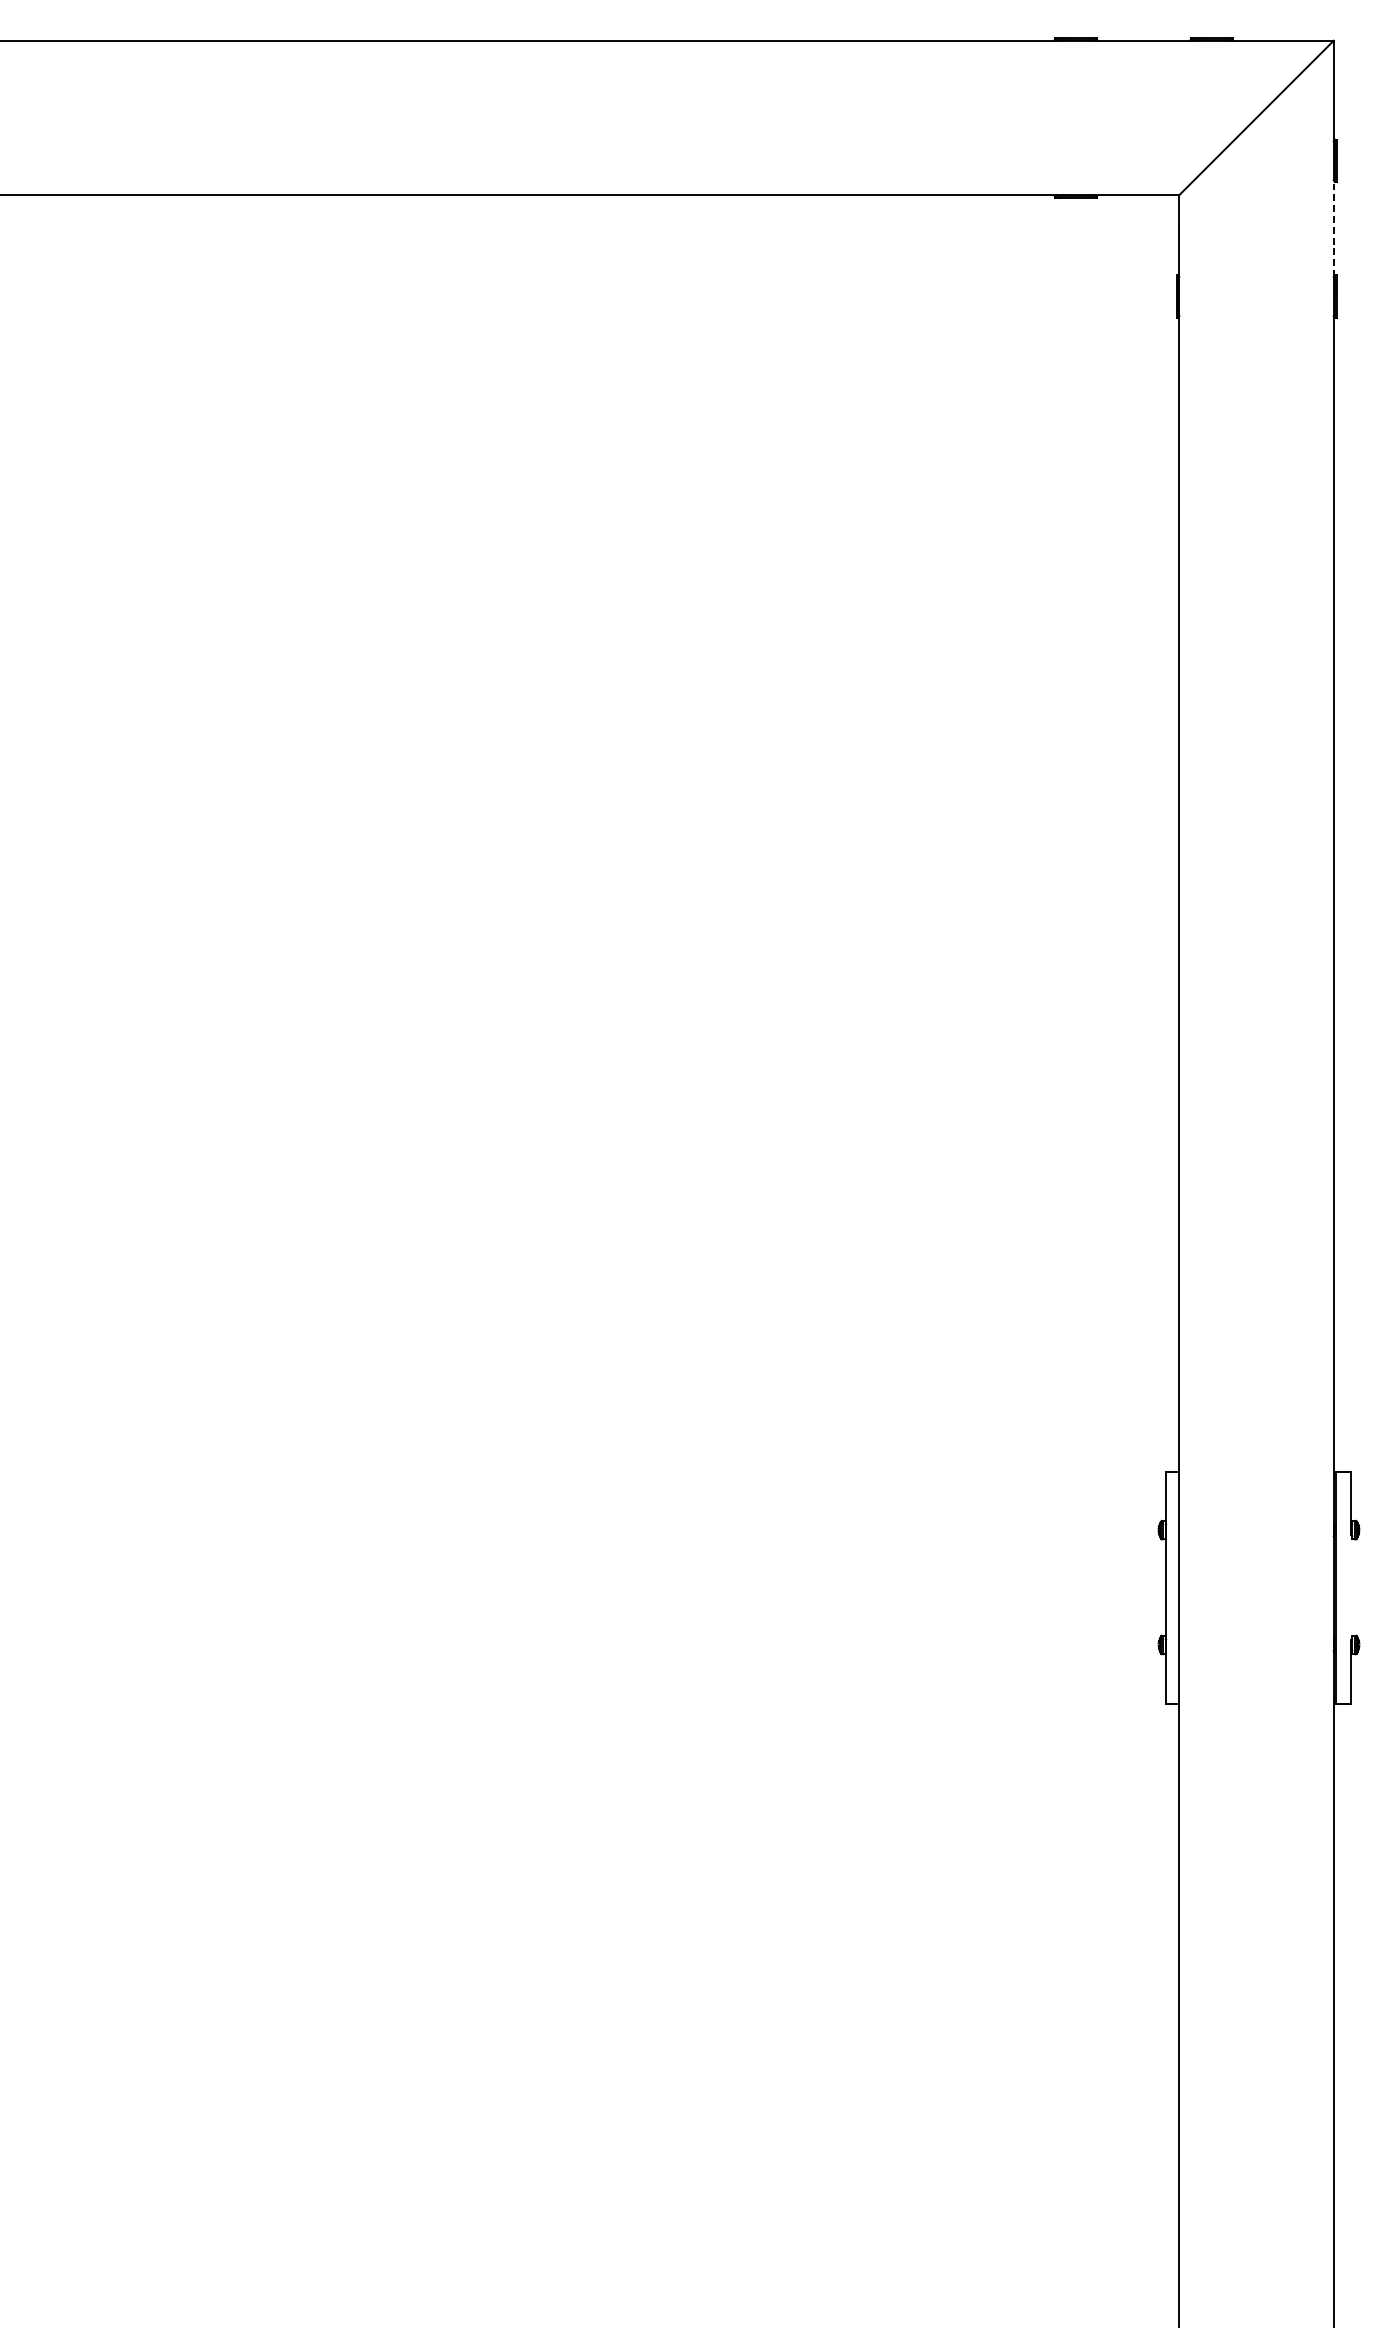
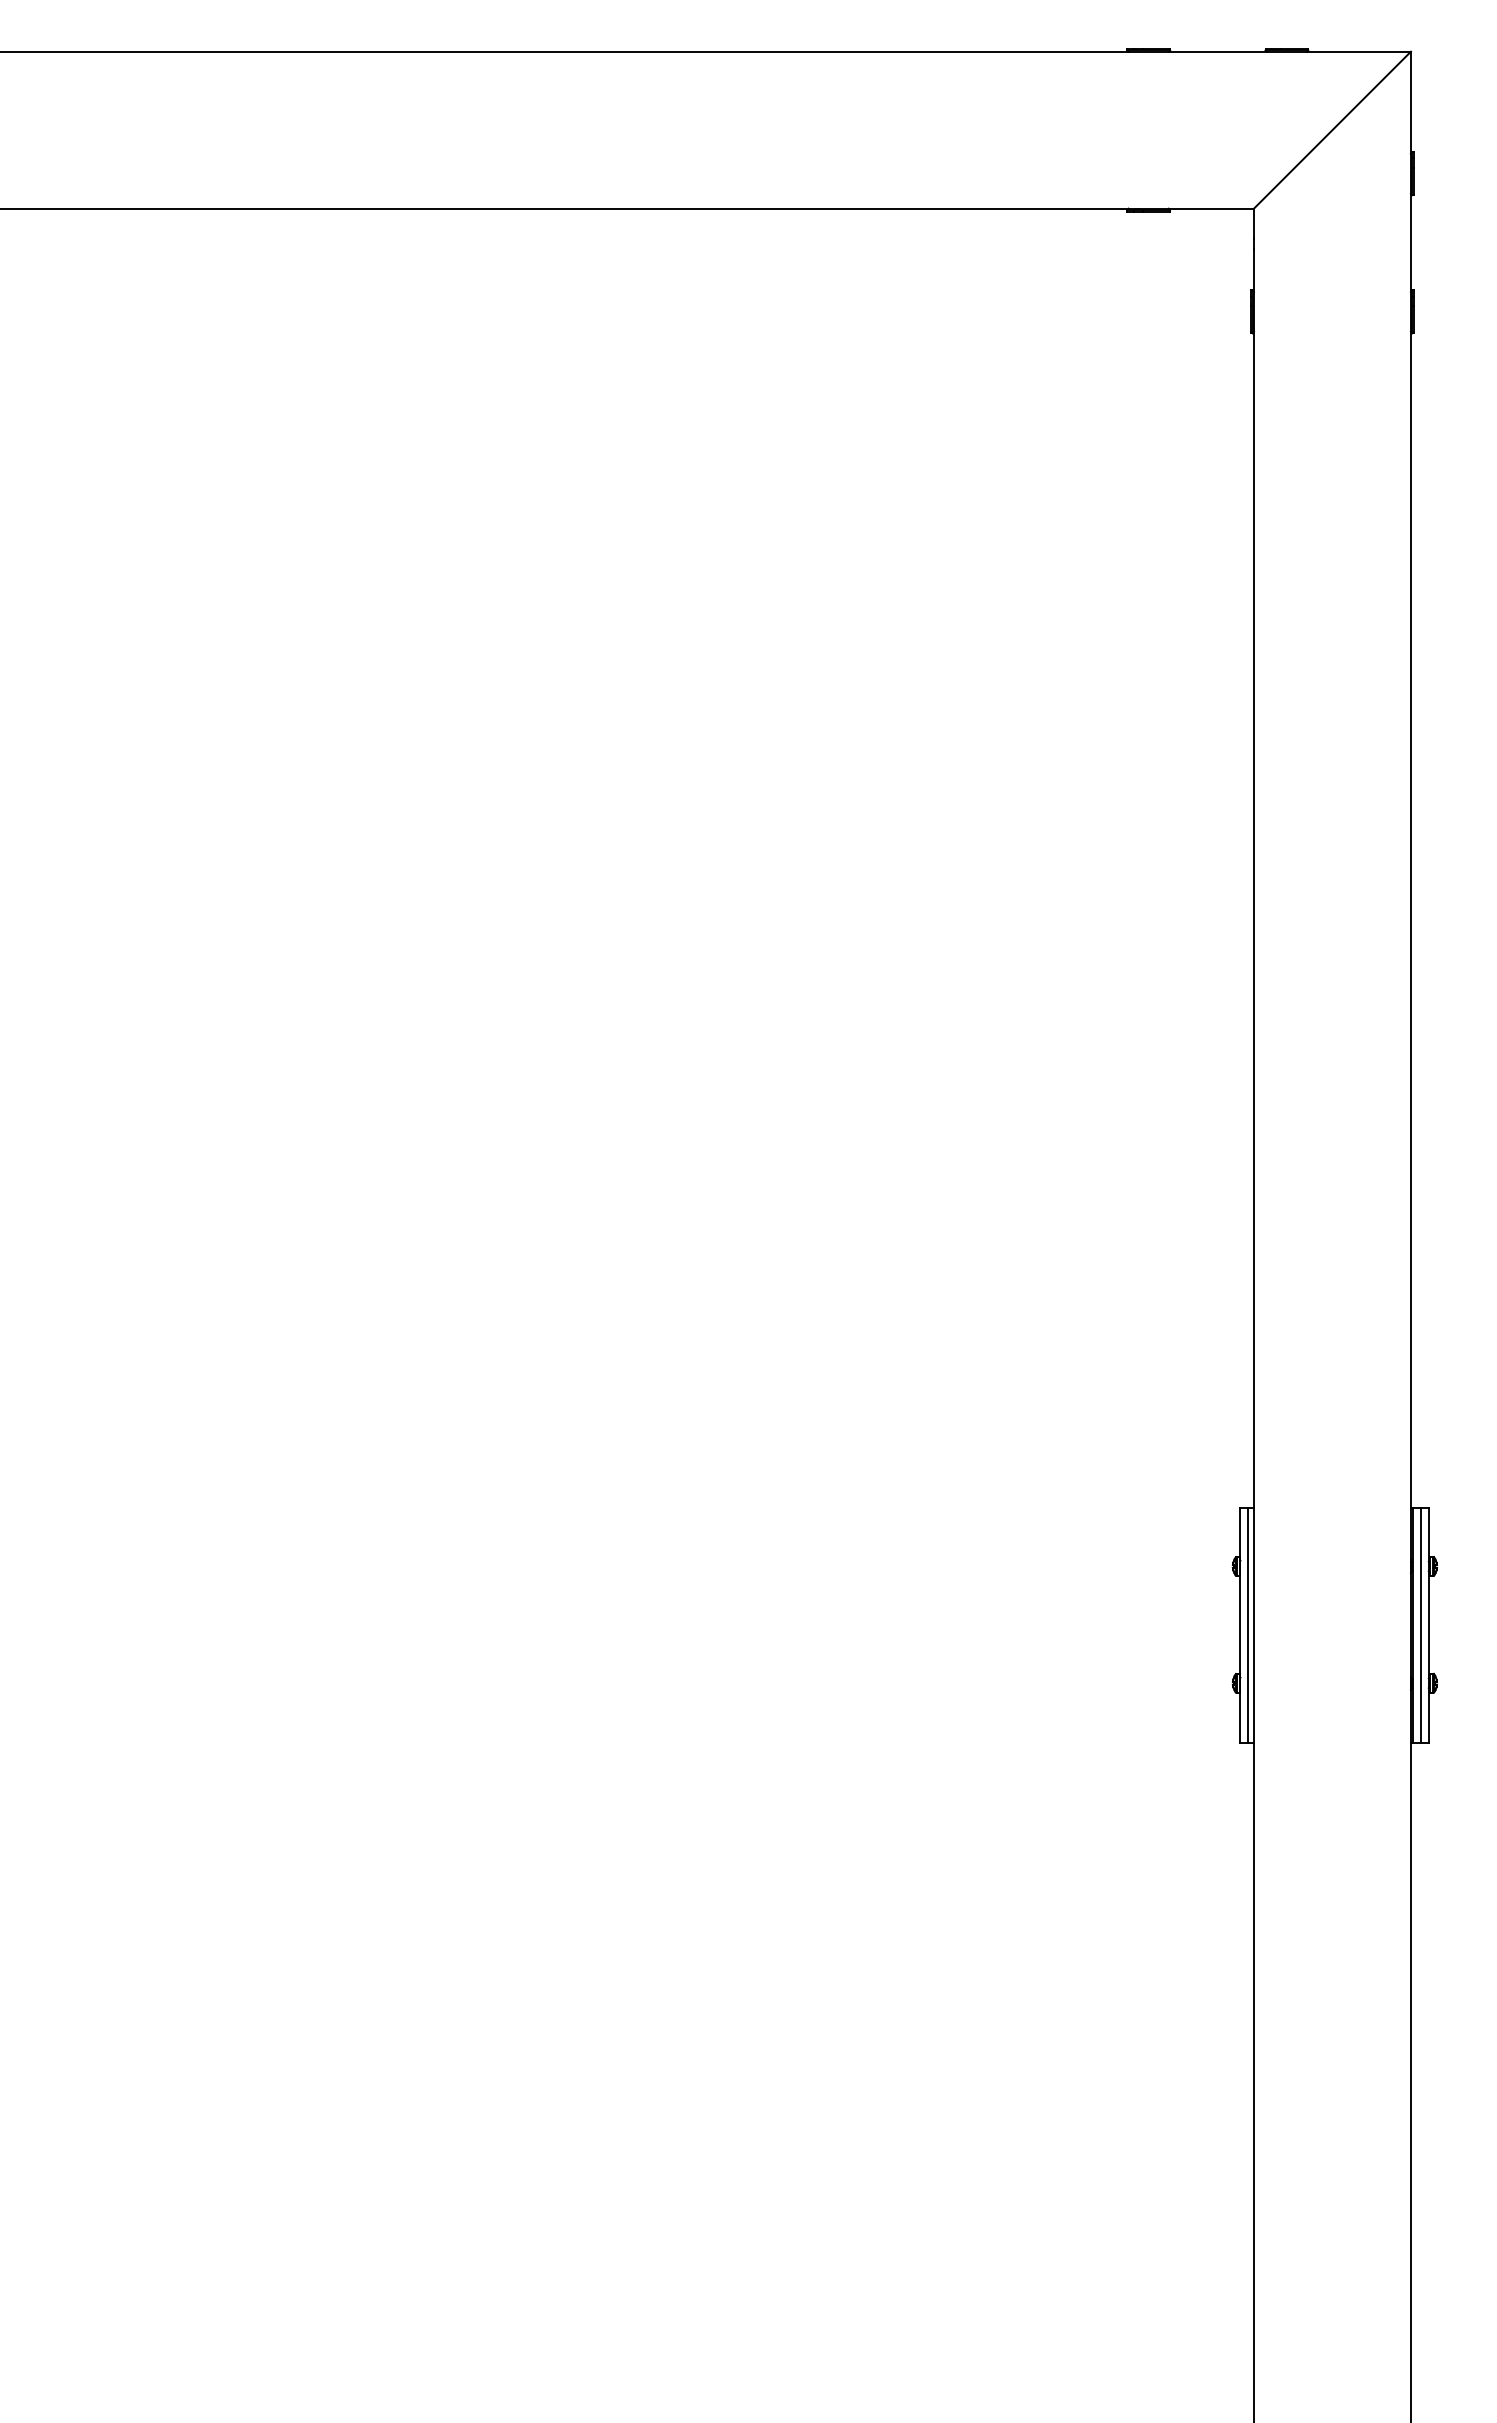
line: (1333, 228) -> (1410, 242), dashed -> solid
line: (1350, 1587) -> (1428, 1624), added
line: (1174, 1588) -> (1248, 1625), added
line: (1343, 1588) -> (1420, 1625), added

